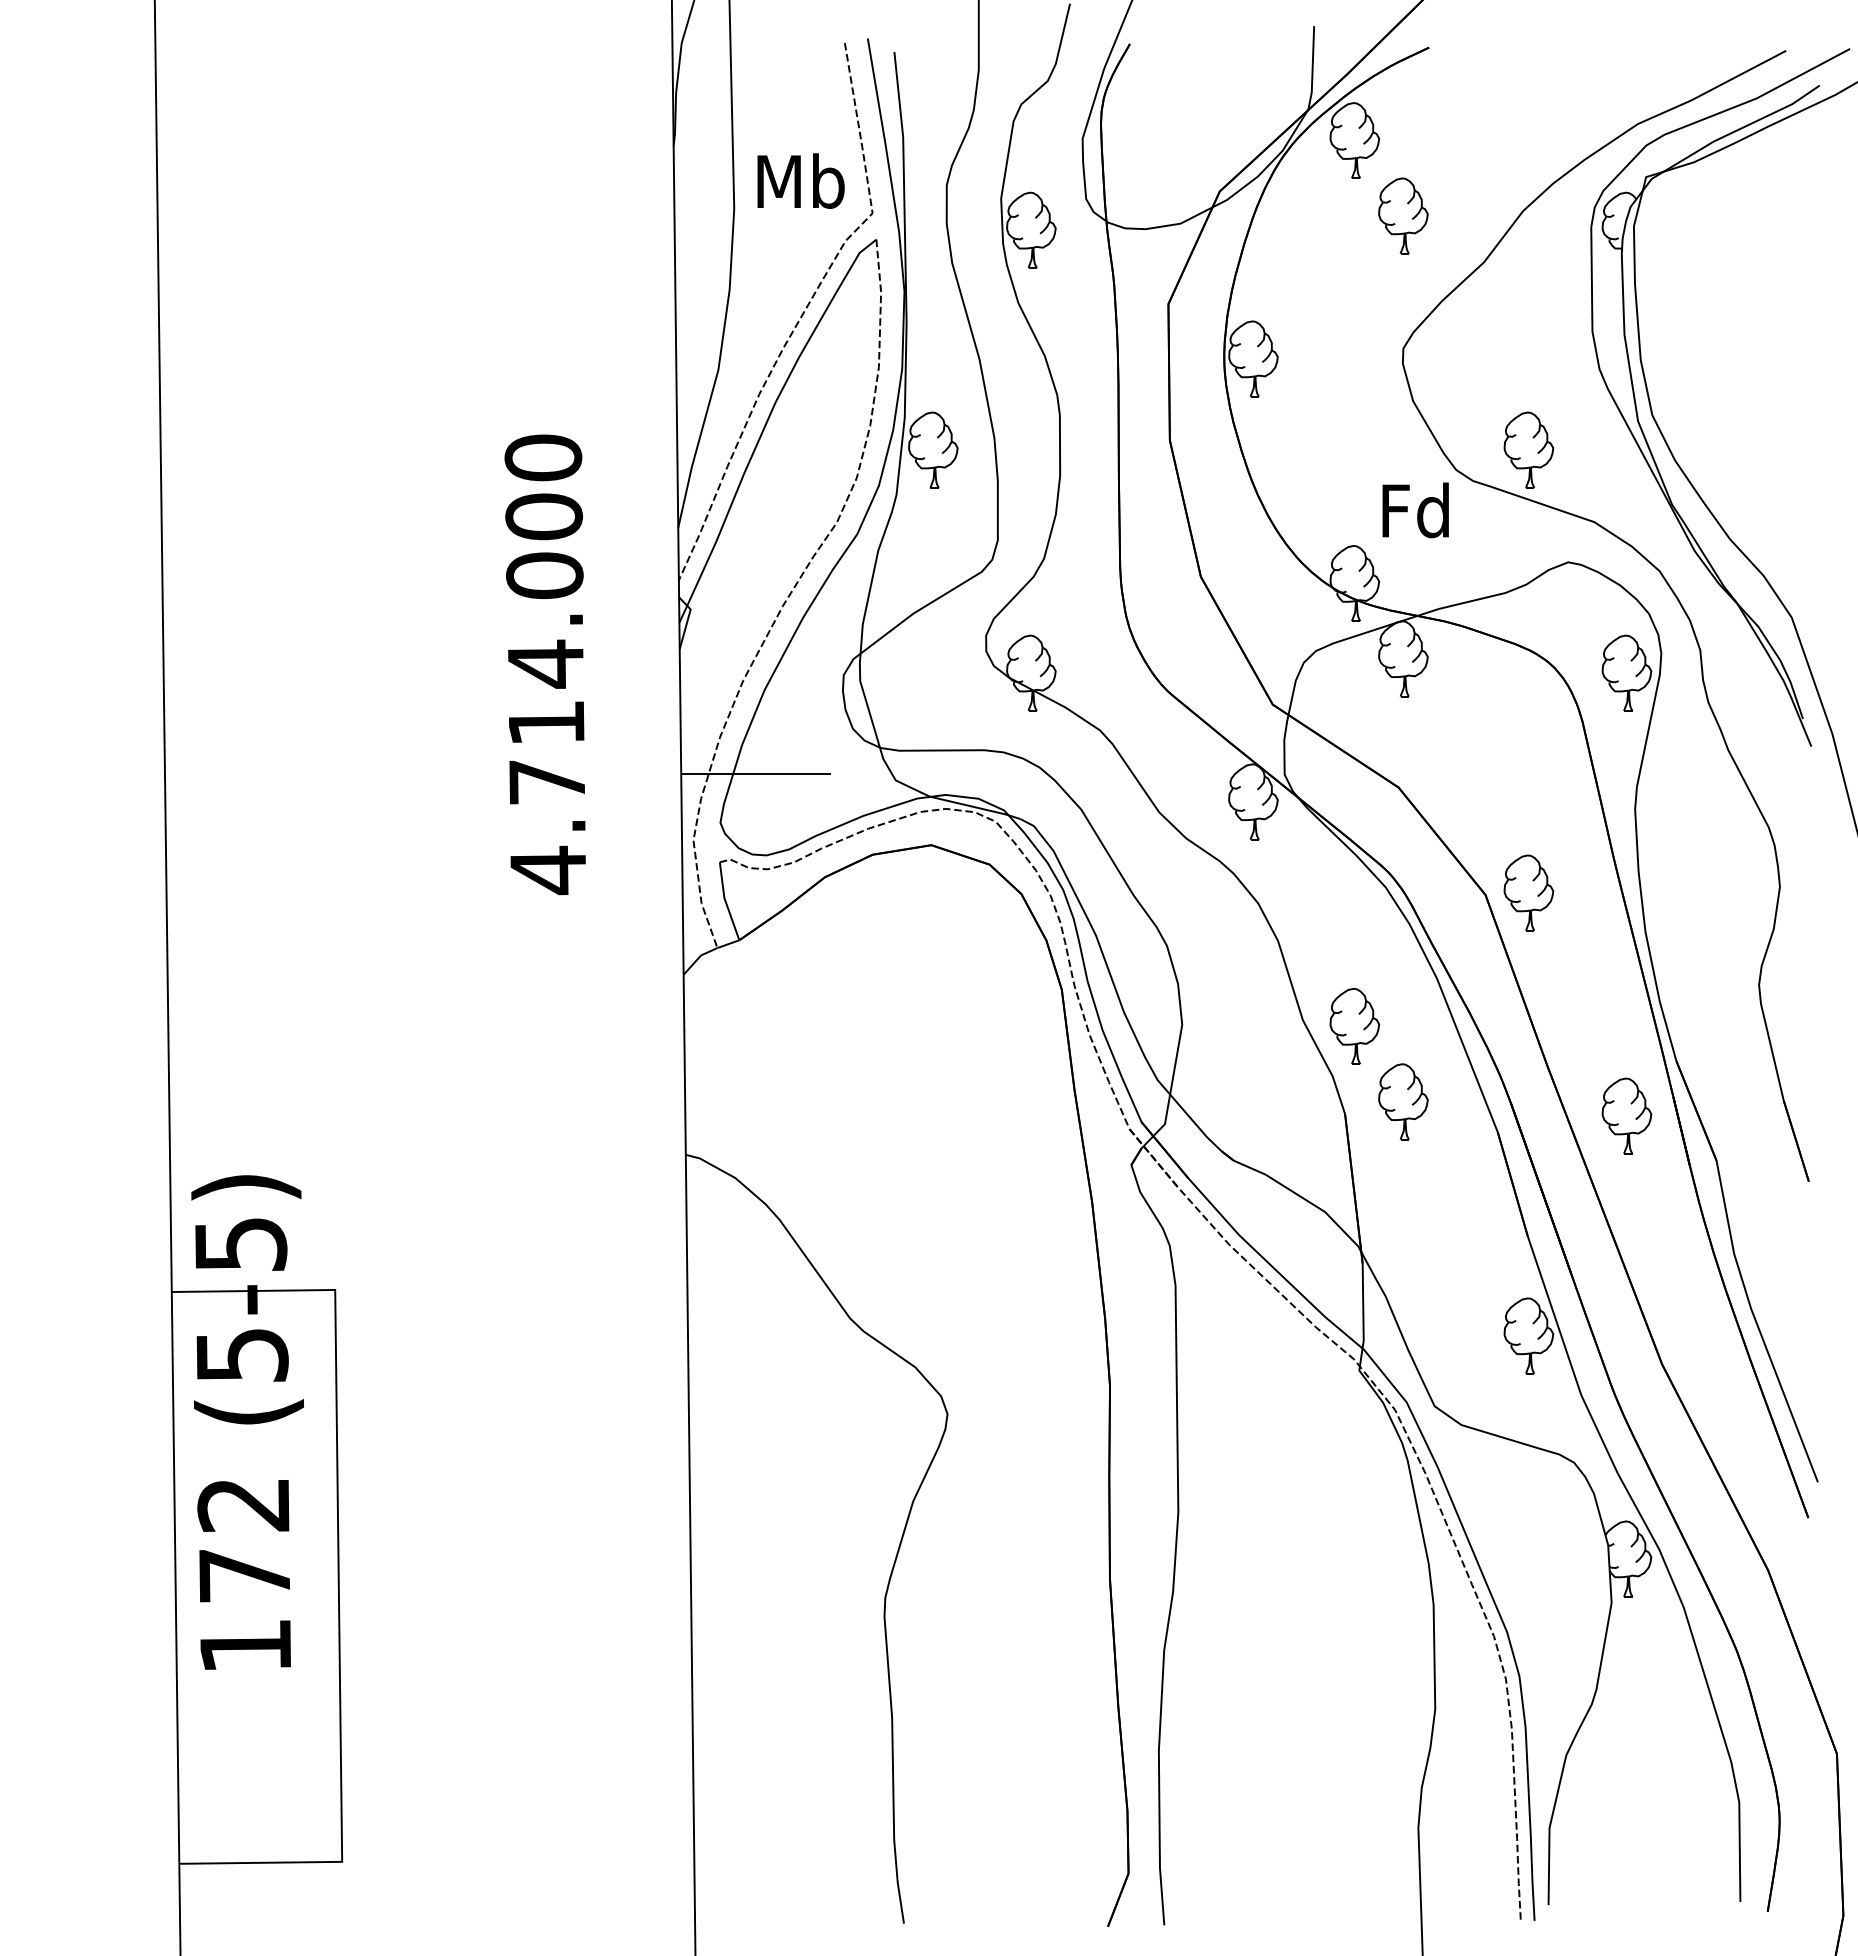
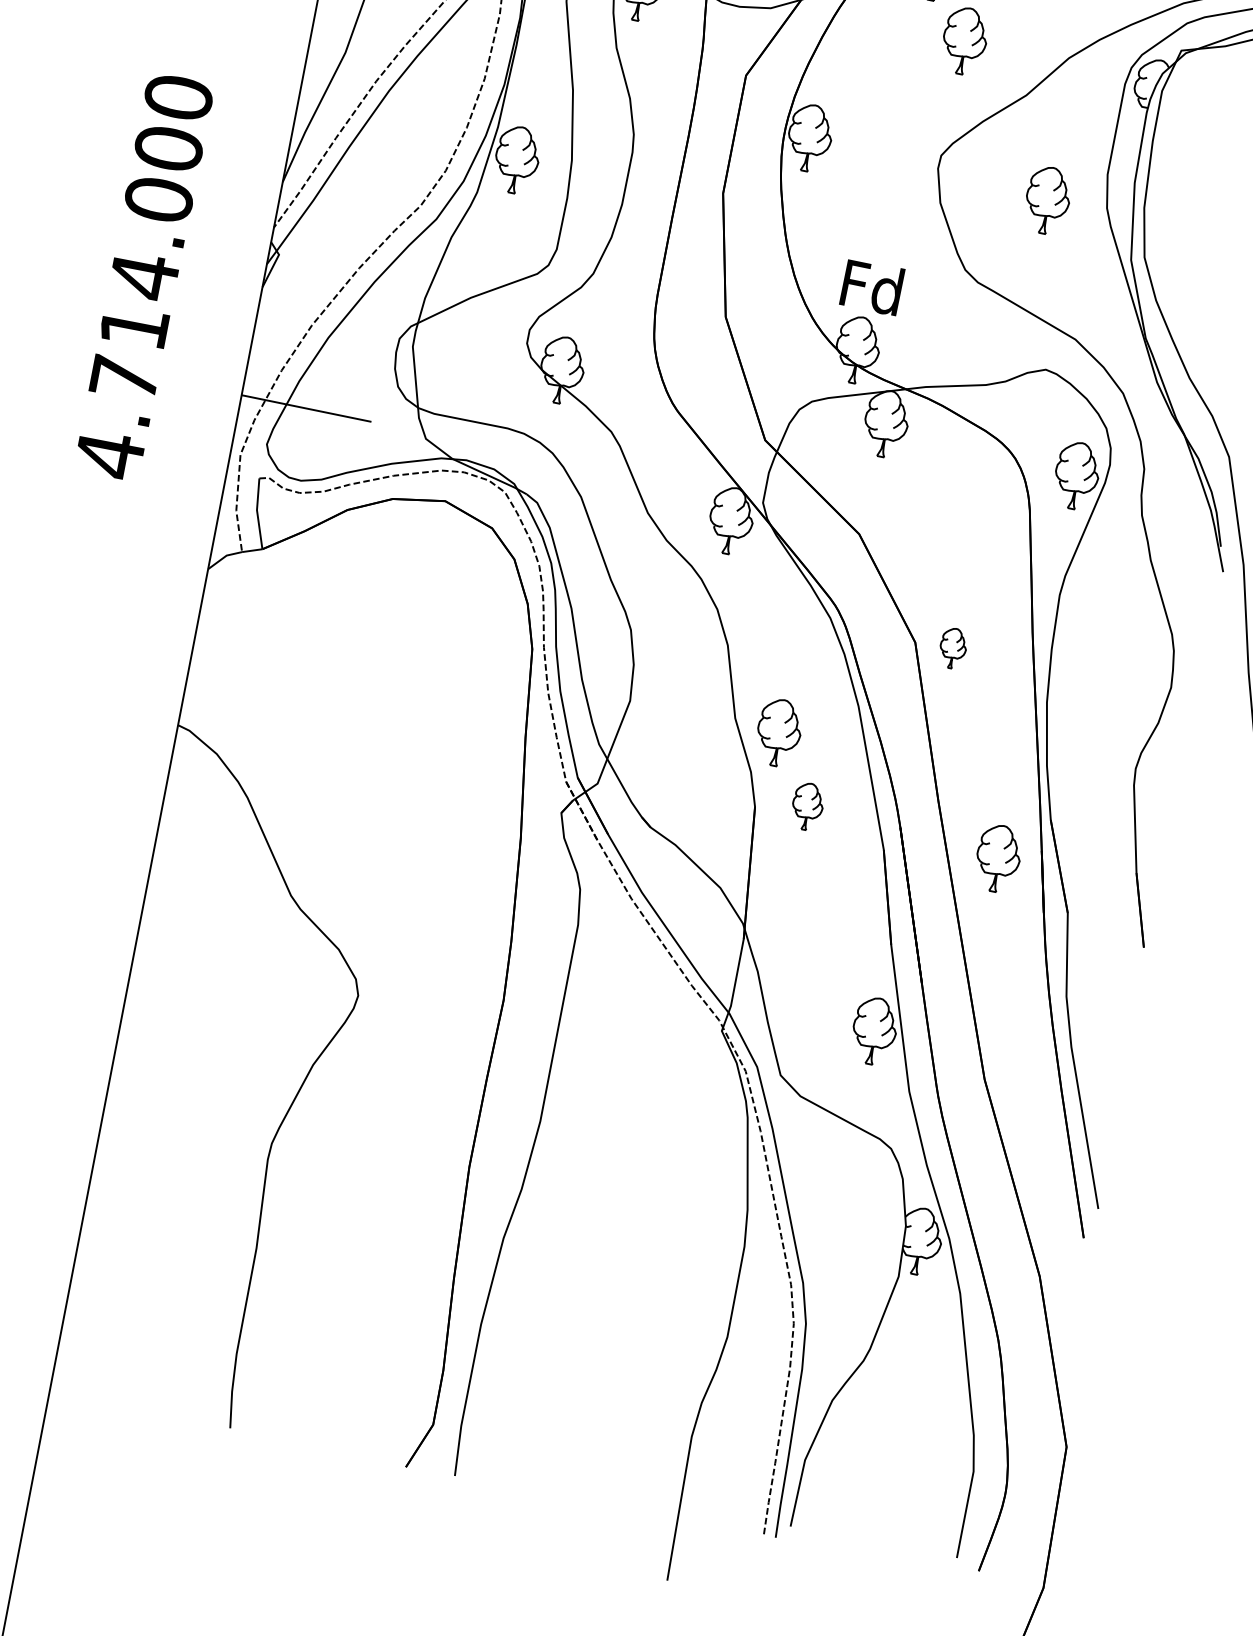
part: (1528, 449) -> (1047, 199), moved
text: (1415, 510) -> (871, 287), moved
part: (1528, 892) -> (952, 647), size x0.6
part: (1403, 1101) -> (807, 806), size x0.7

